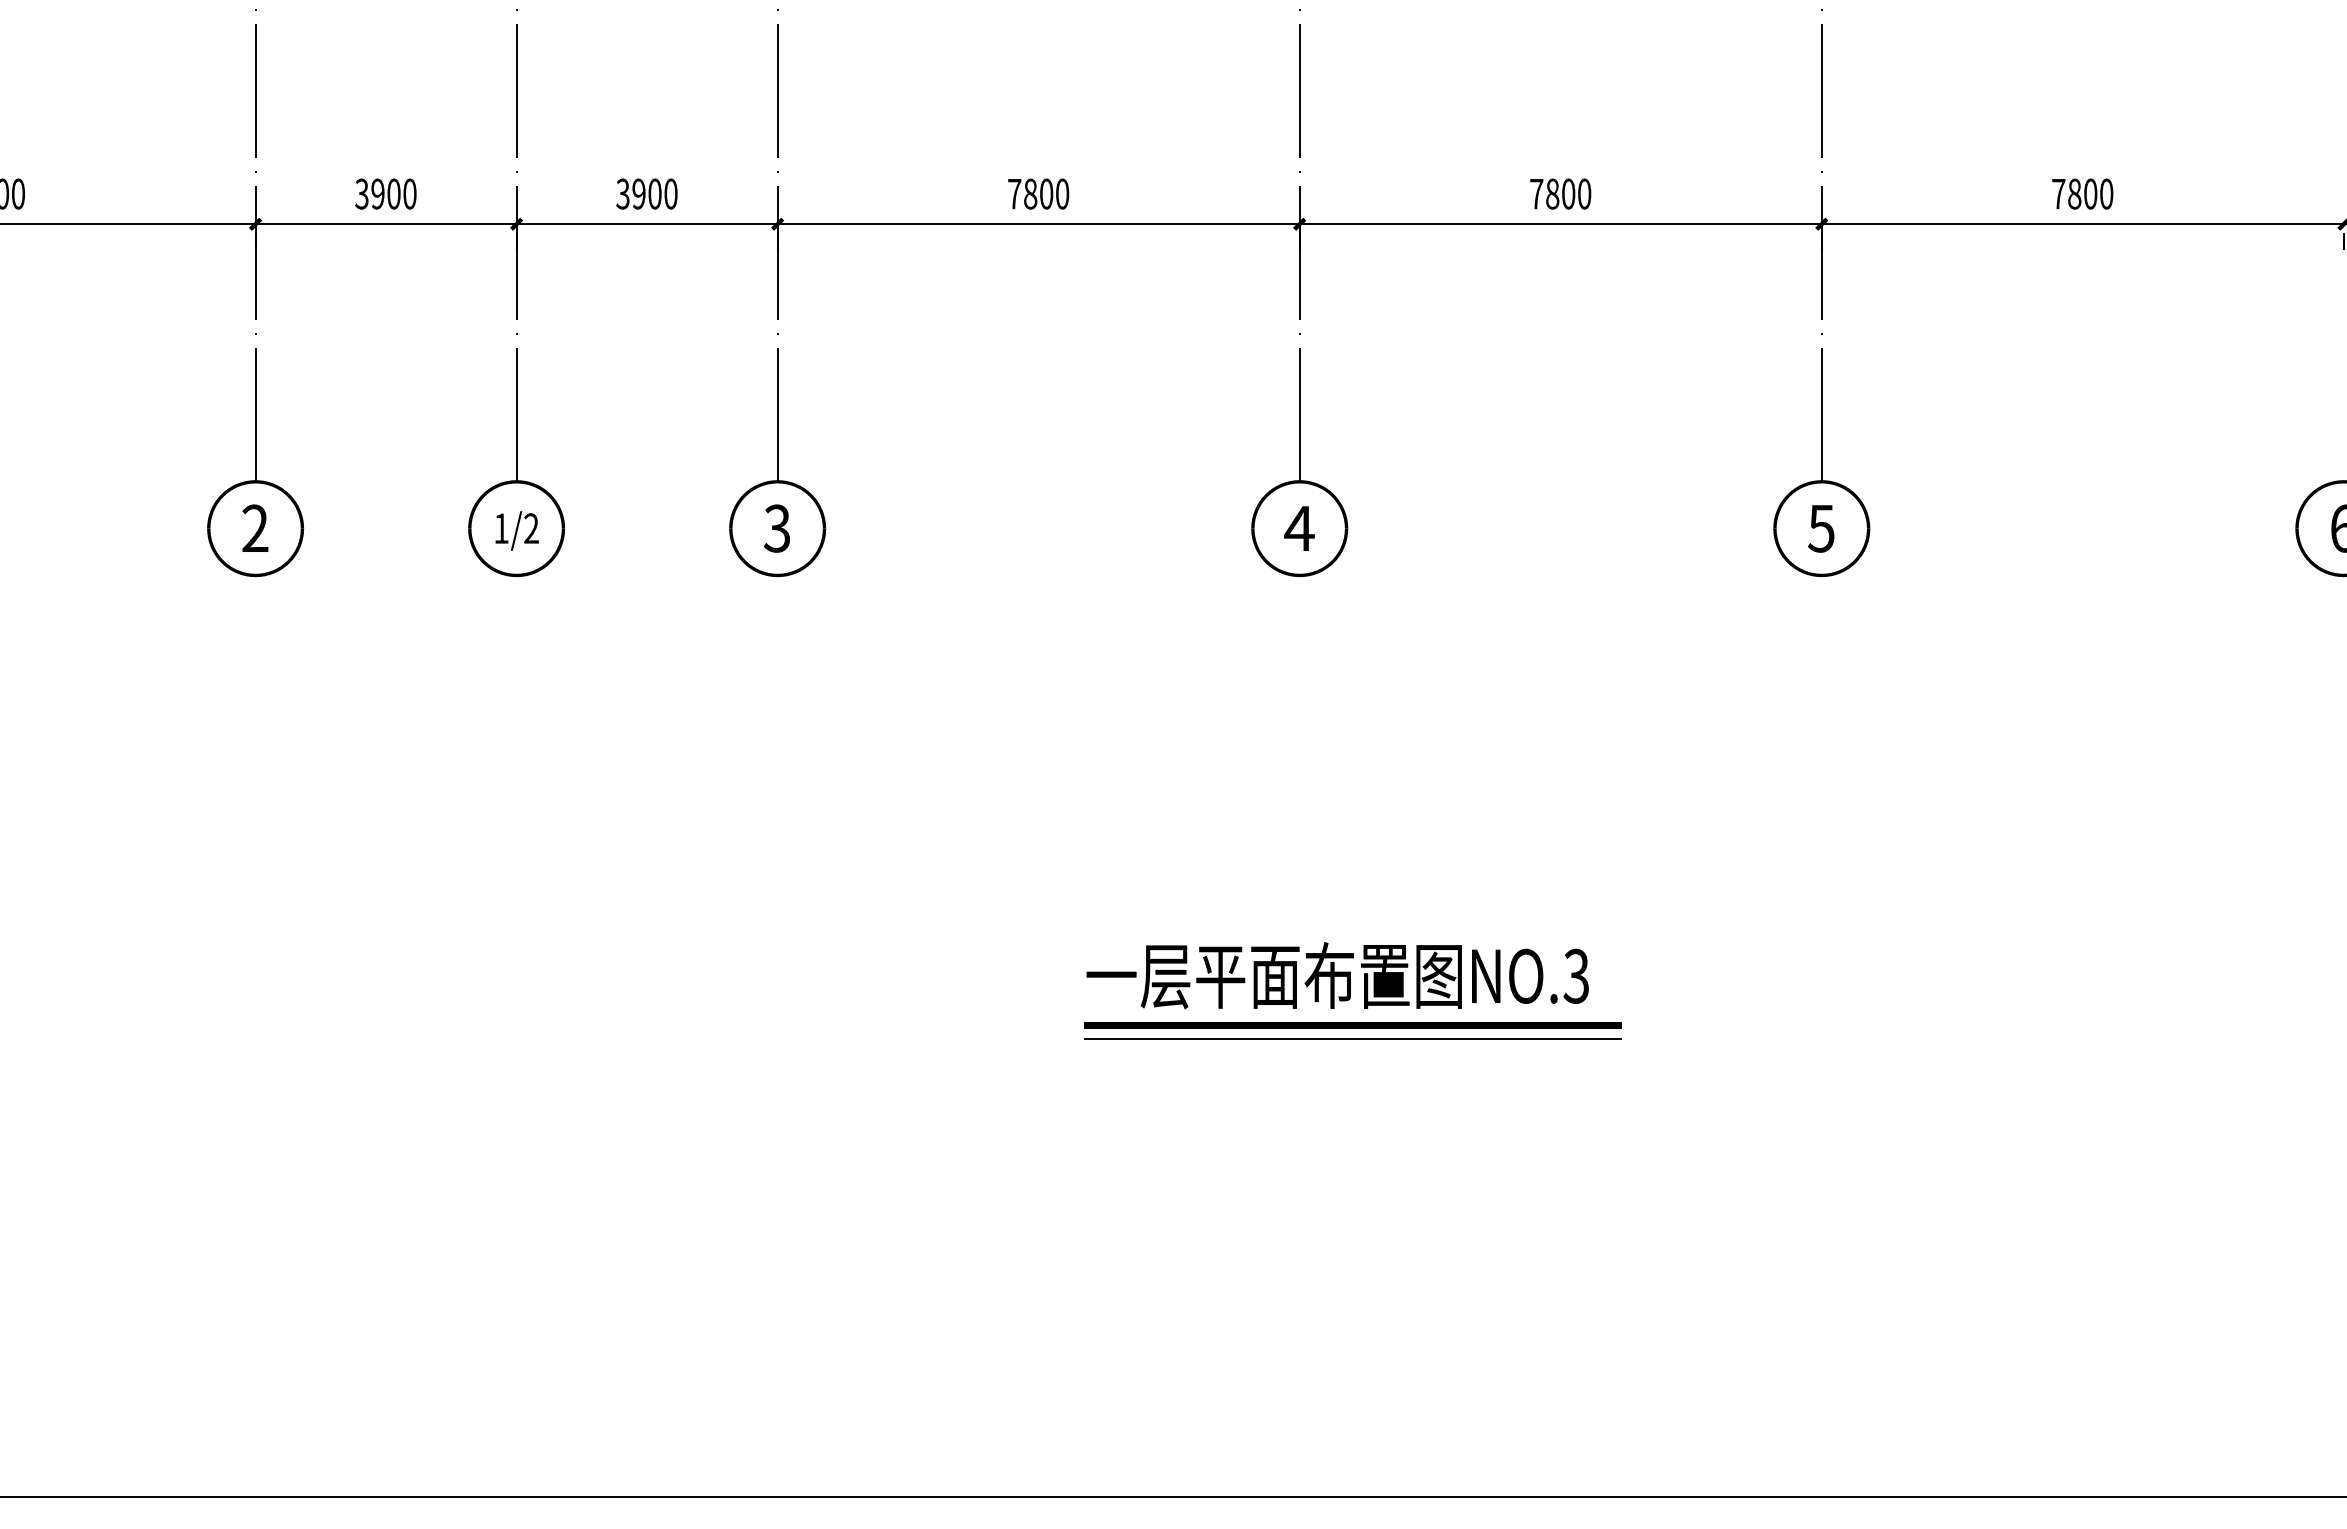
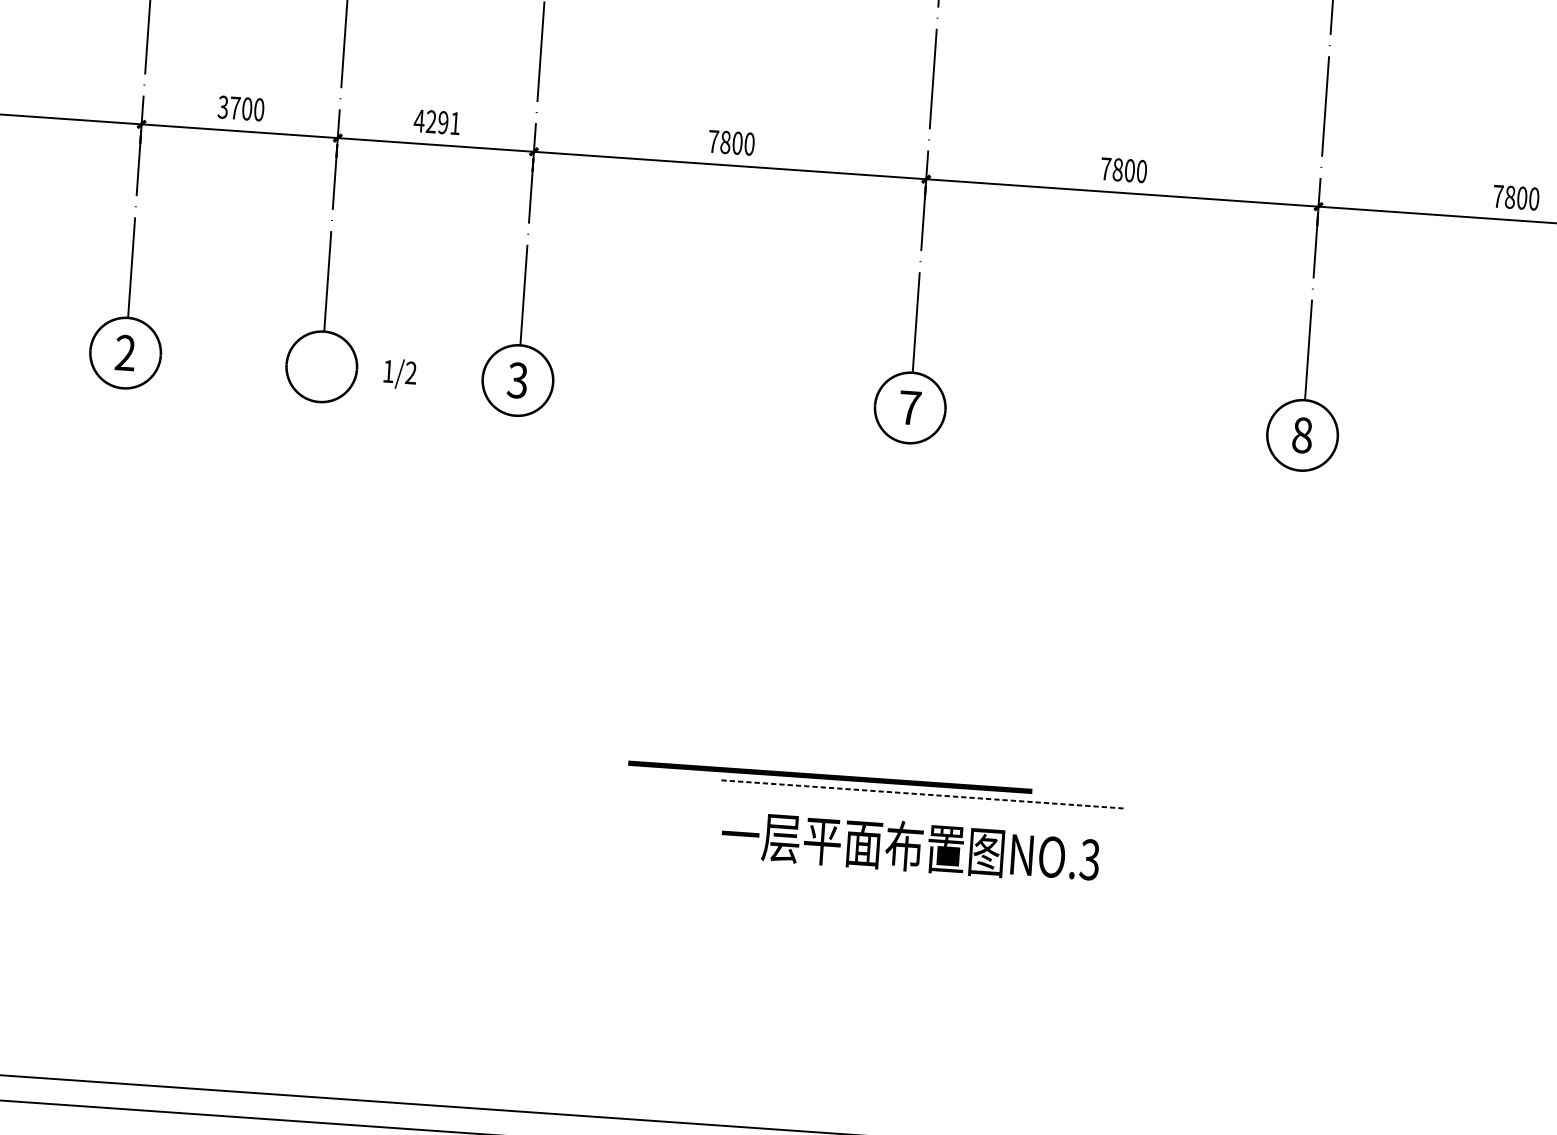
text: (377, 193) -> (234, 107), 3900 -> 3700
text: (646, 193) -> (436, 121), 3900 -> 4291
text: (1299, 528) -> (910, 407), 4 -> 7
text: (1821, 528) -> (1302, 435), 5 -> 8
text: (516, 530) -> (399, 373), moved
text: (1337, 975) -> (910, 846), moved
line: (1352, 1025) -> (829, 777), moved
line: (1353, 1039) -> (923, 794), solid -> dashed

